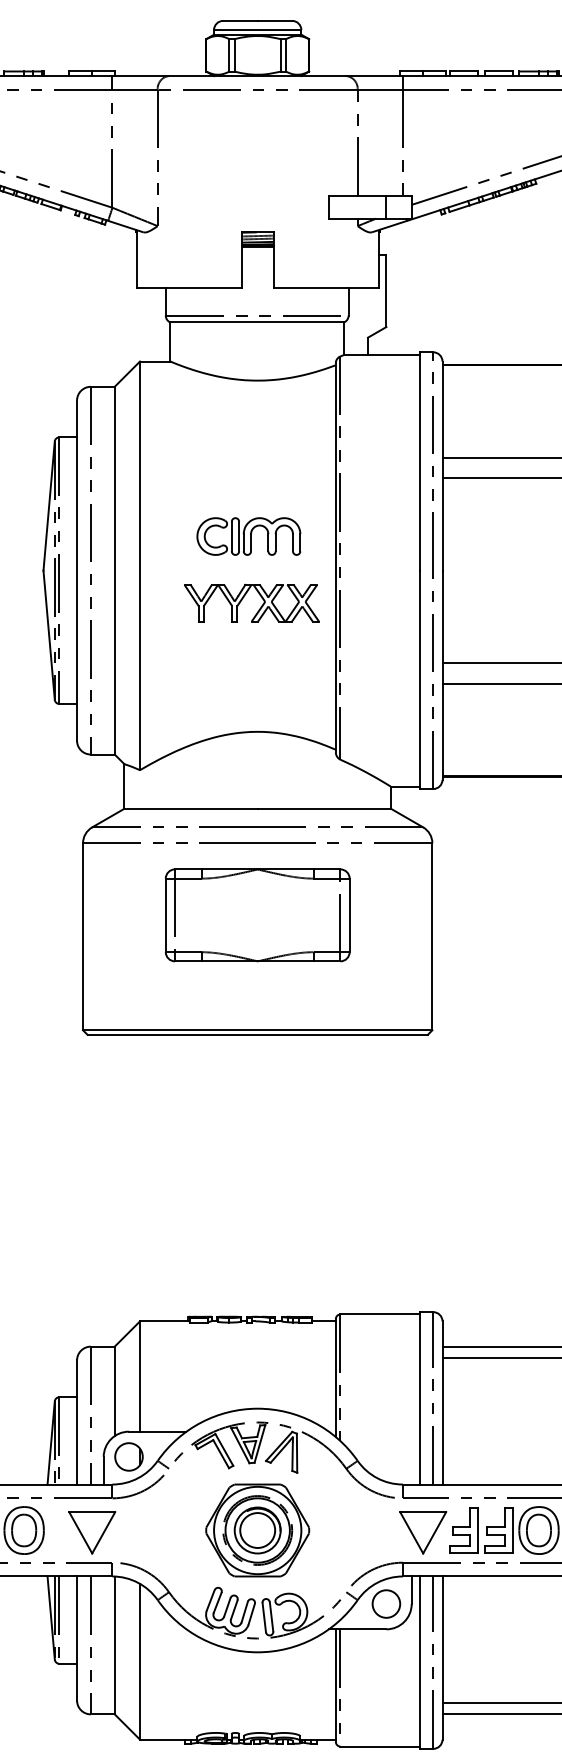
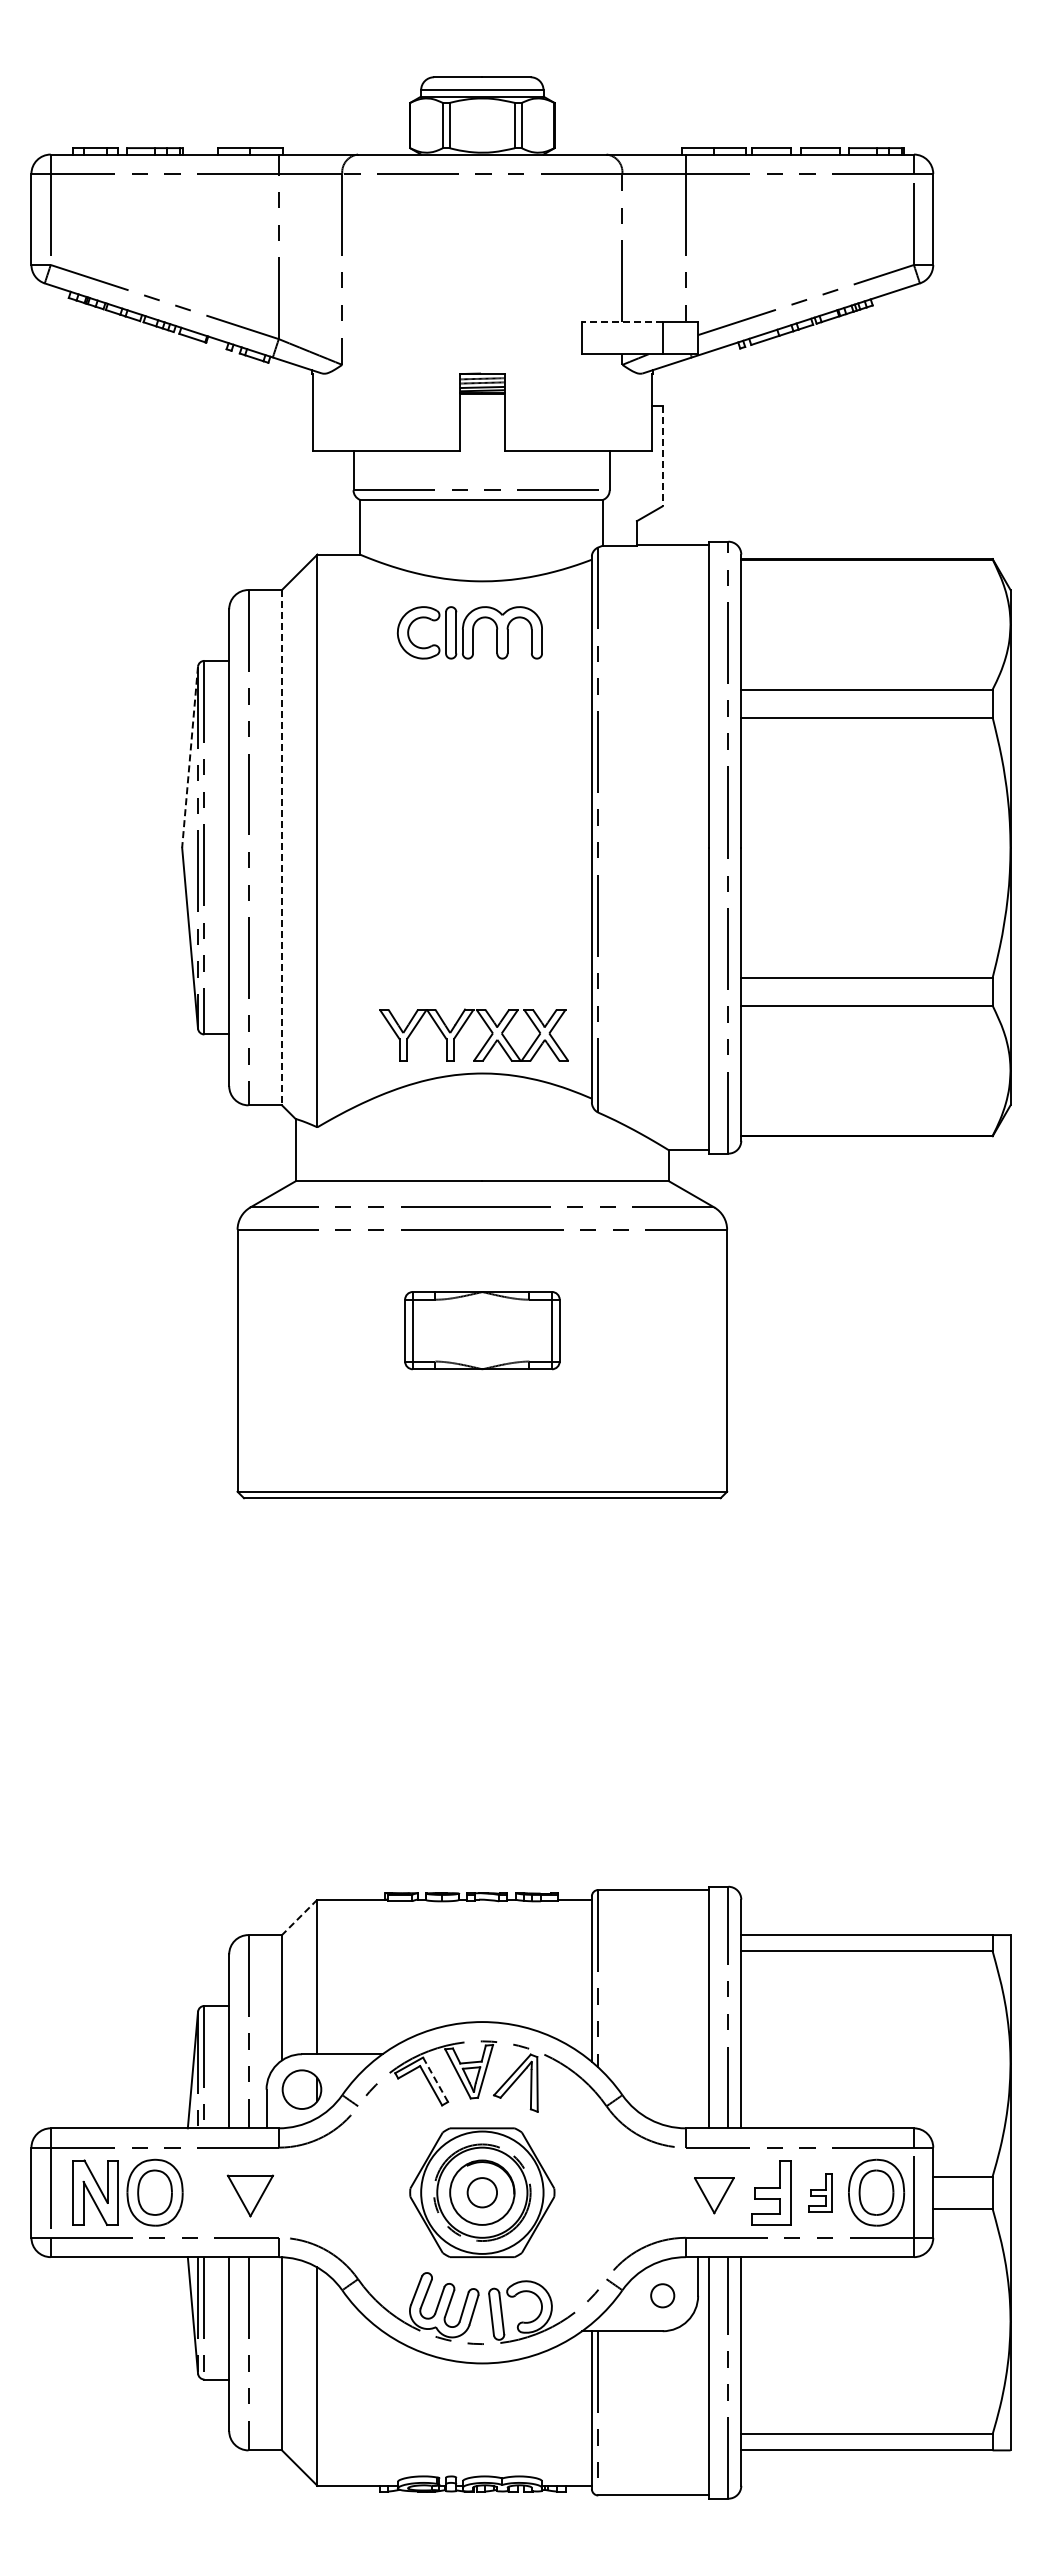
line: (357, 195) -> (621, 322), solid -> dashed
line: (386, 291) -> (662, 456), solid -> dashed
line: (49, 506) -> (190, 757), solid -> dashed
part: (248, 536) -> (469, 632), moved
line: (115, 570) -> (282, 847), solid -> dashed
part: (243, 598) -> (462, 1028), moved
part: (257, 915) -> (482, 1330), size x0.6
line: (127, 1334) -> (299, 1917), solid -> dashed
line: (224, 1450) -> (435, 2080), solid -> dashed
circle: (257, 1530) -> (481, 2192), size x0.6
part: (499, 1530) -> (820, 2192), size x0.6
part: (92, 1532) -> (250, 2195), size x0.7
part: (423, 1532) -> (714, 2195), size x0.6
circle: (386, 1603) -> (662, 2295), size x0.6

